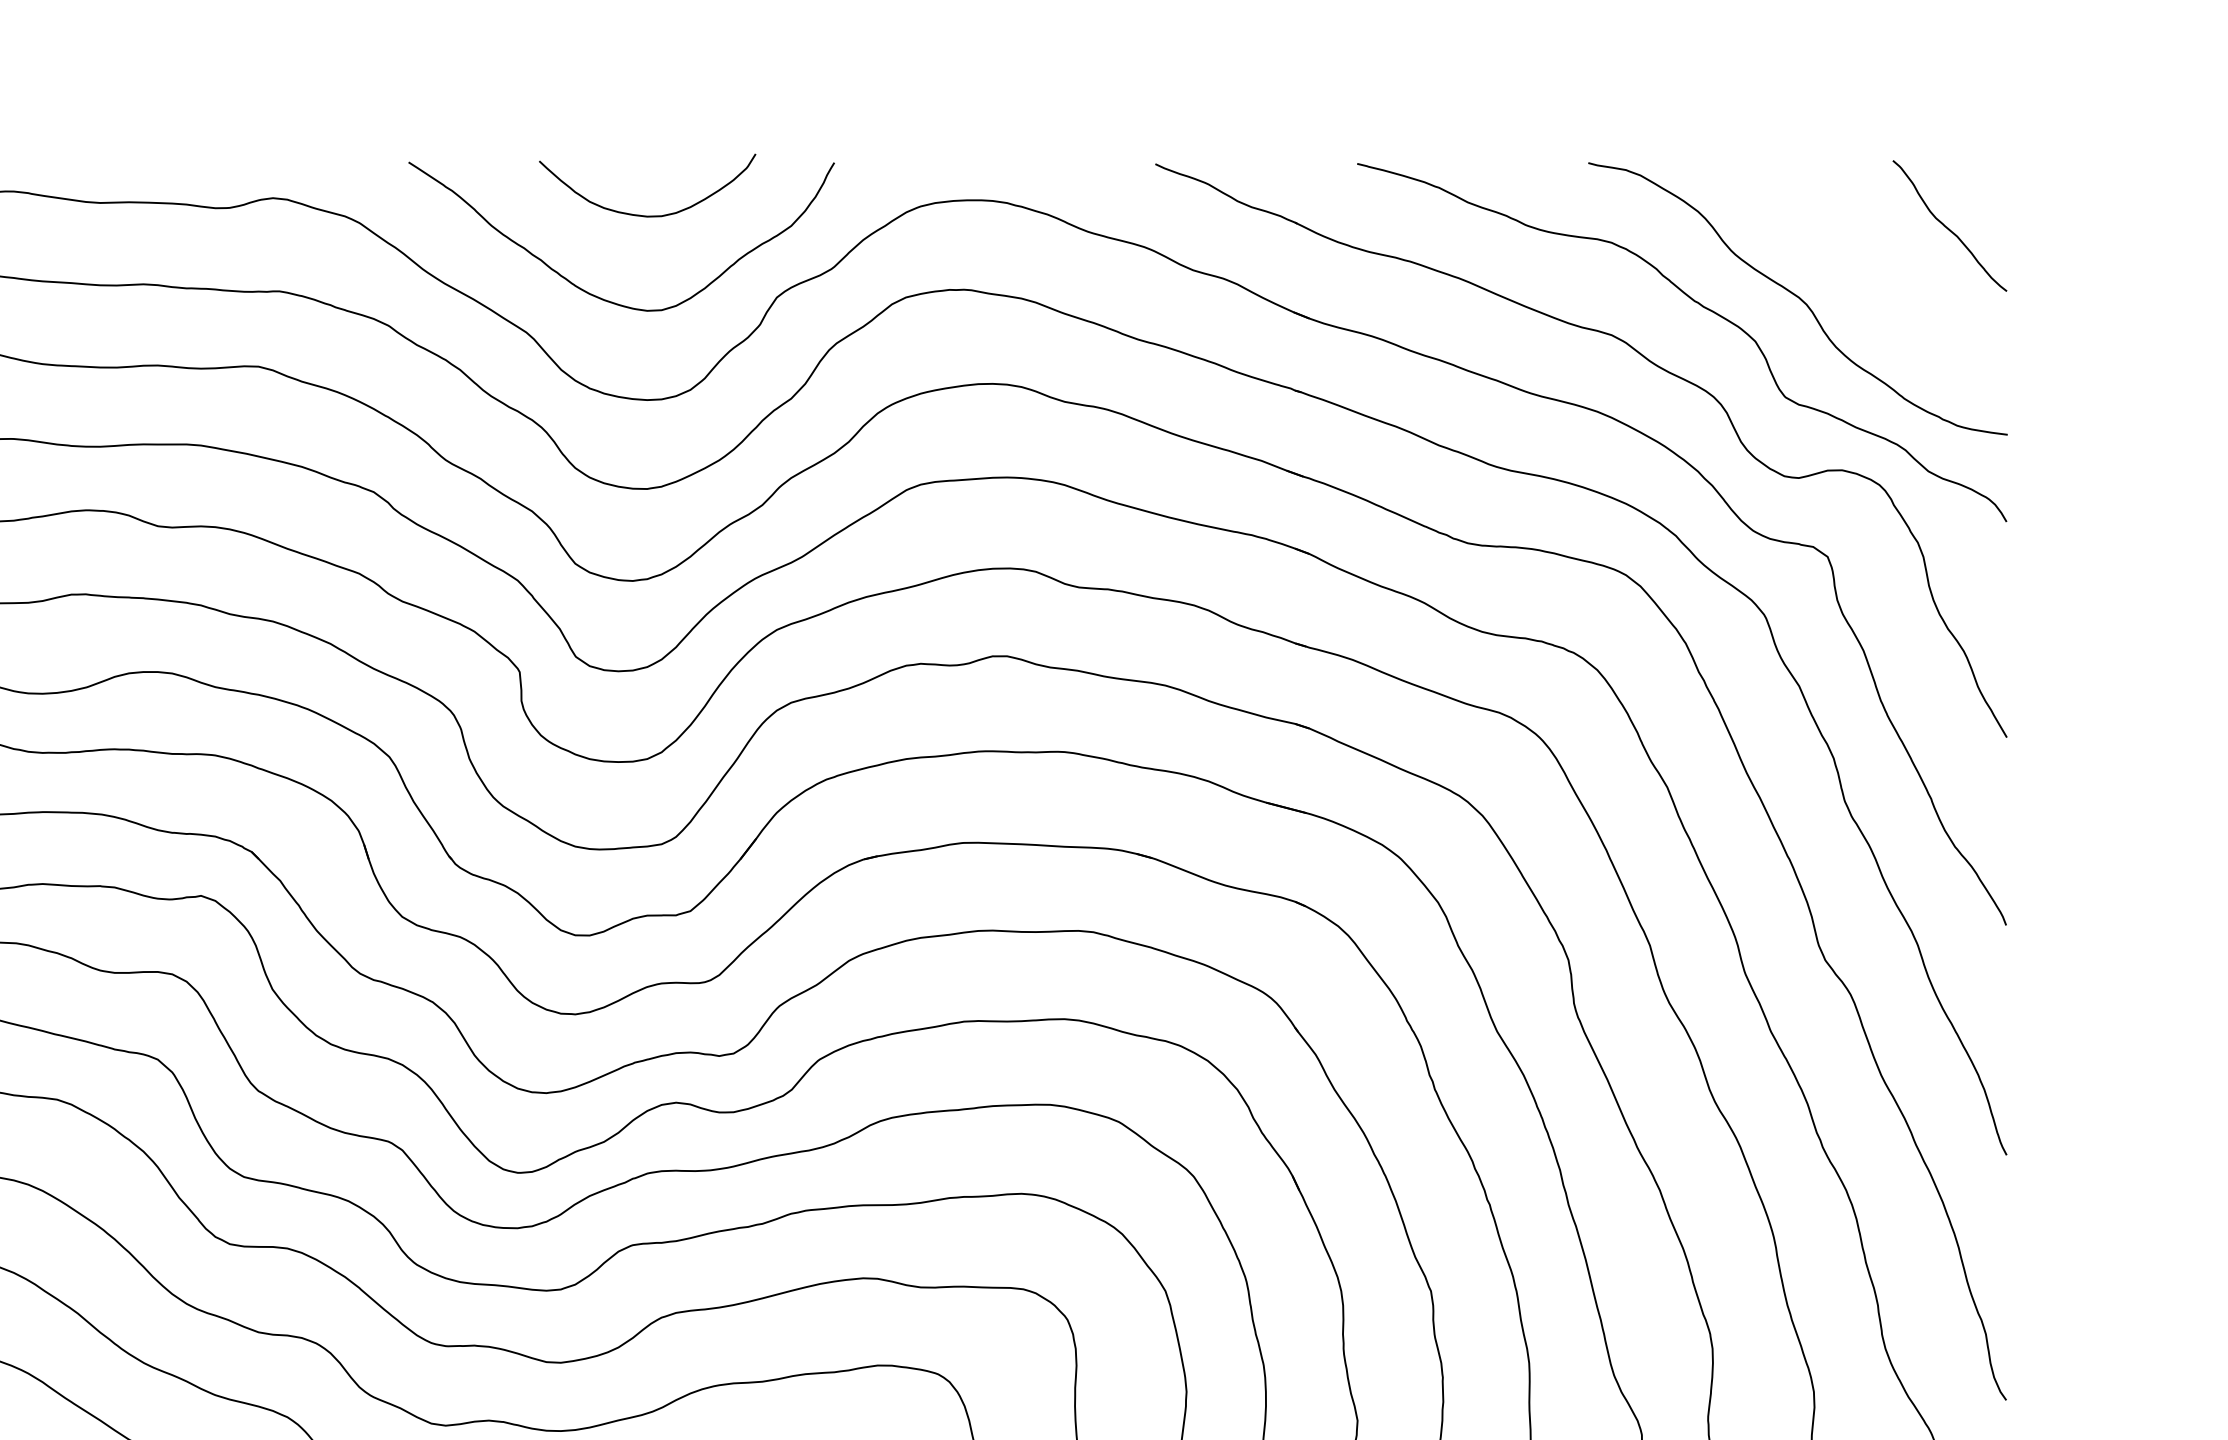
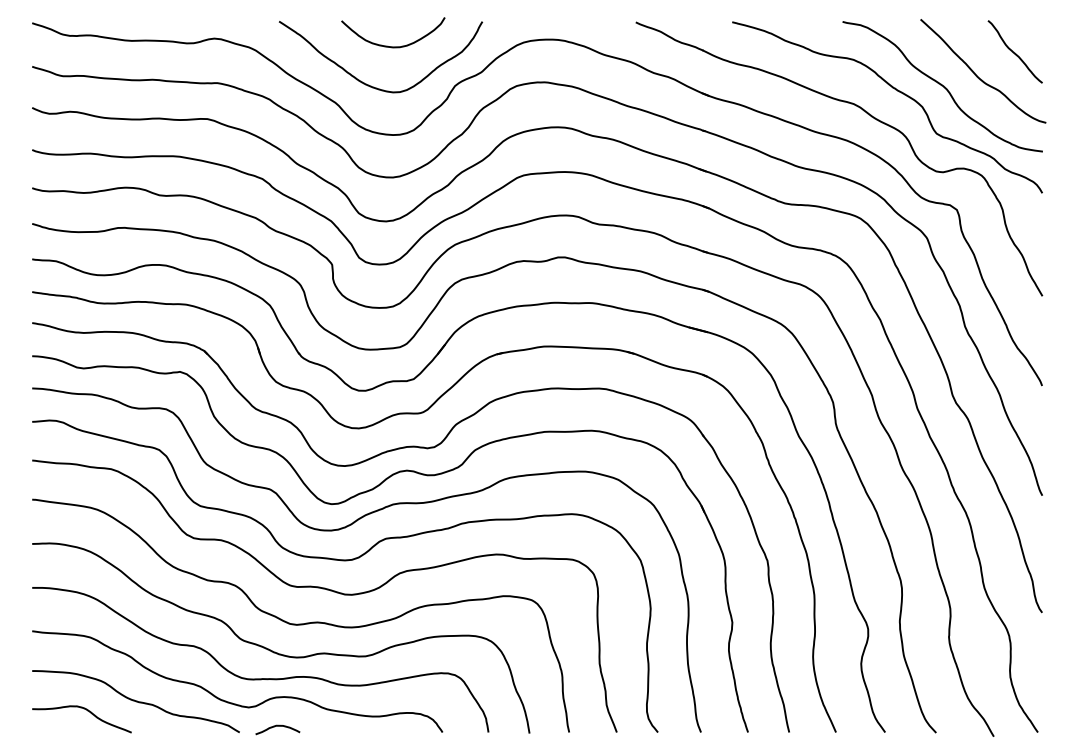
curve: (1872, 277) -> (978, 76), added

